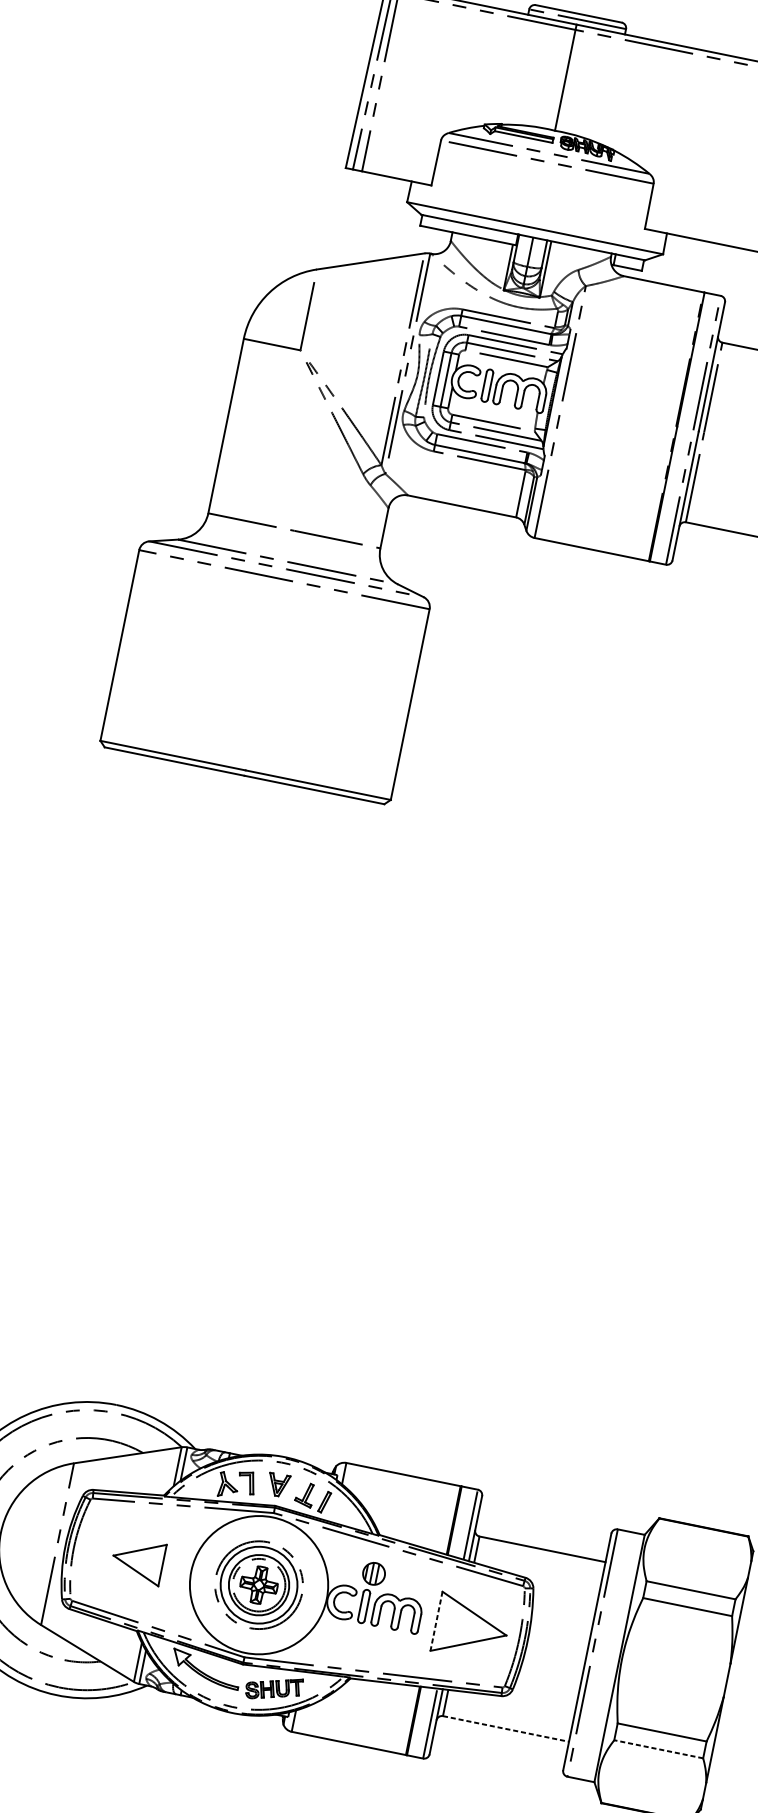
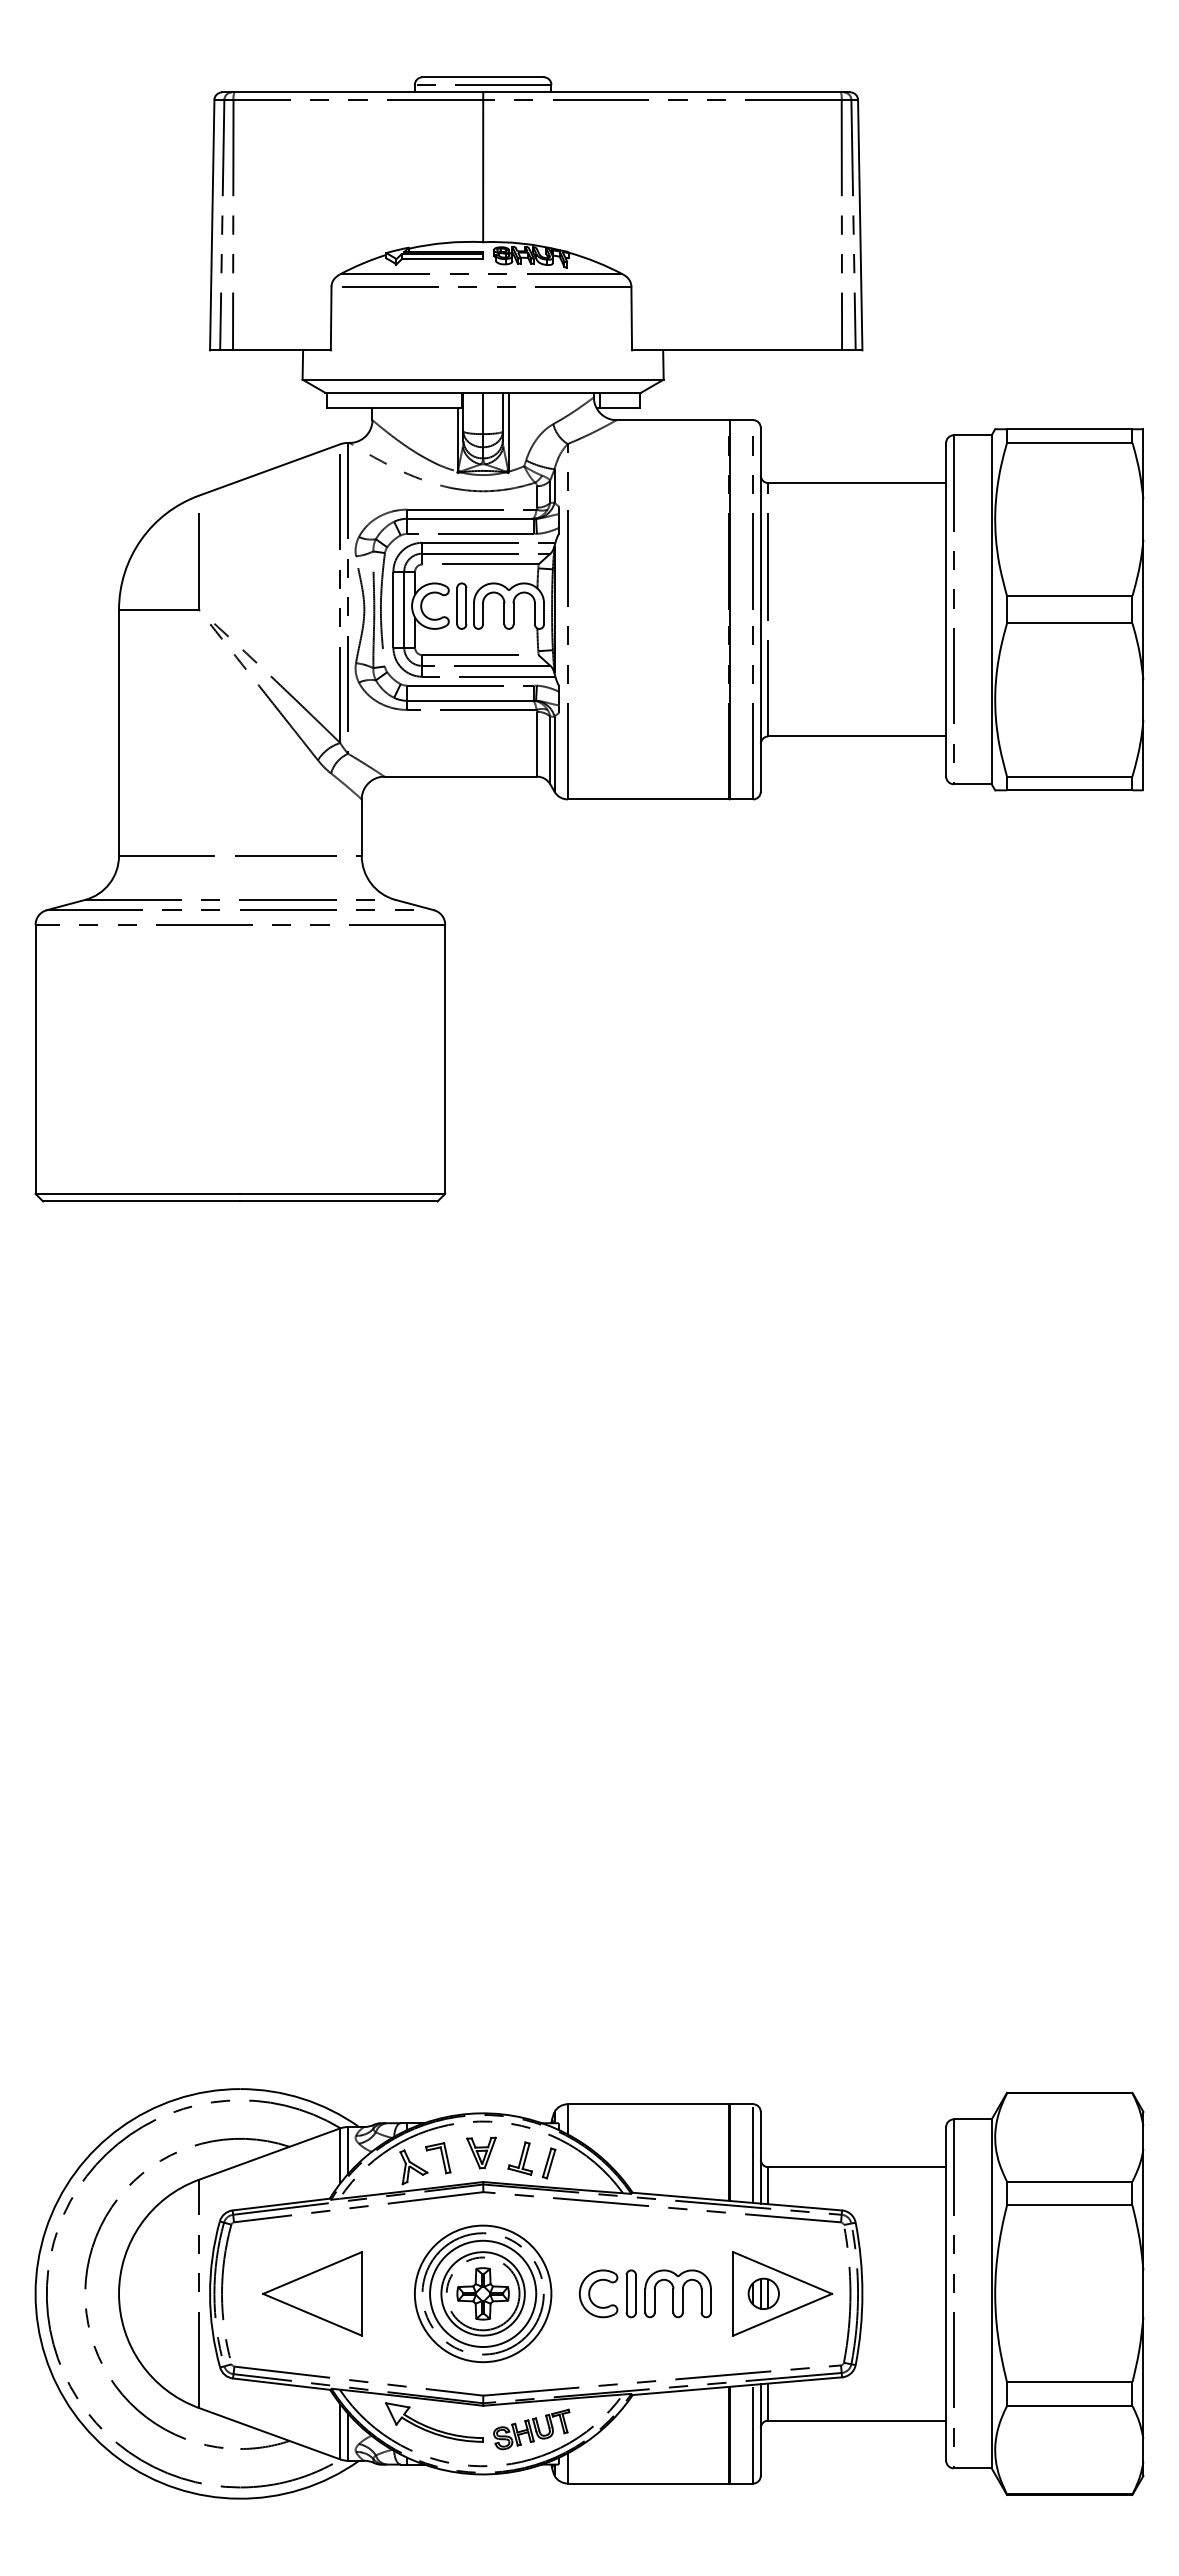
part: (138, 1560) -> (312, 2293), size x1.43
part: (373, 1573) -> (763, 2293), moved
circle: (258, 1584) -> (482, 2293), size x0.71
line: (436, 1621) -> (733, 2293), dashed -> solid
line: (506, 1728) -> (857, 2420), dashed -> solid
line: (658, 1749) -> (1069, 2406), dashed -> solid

